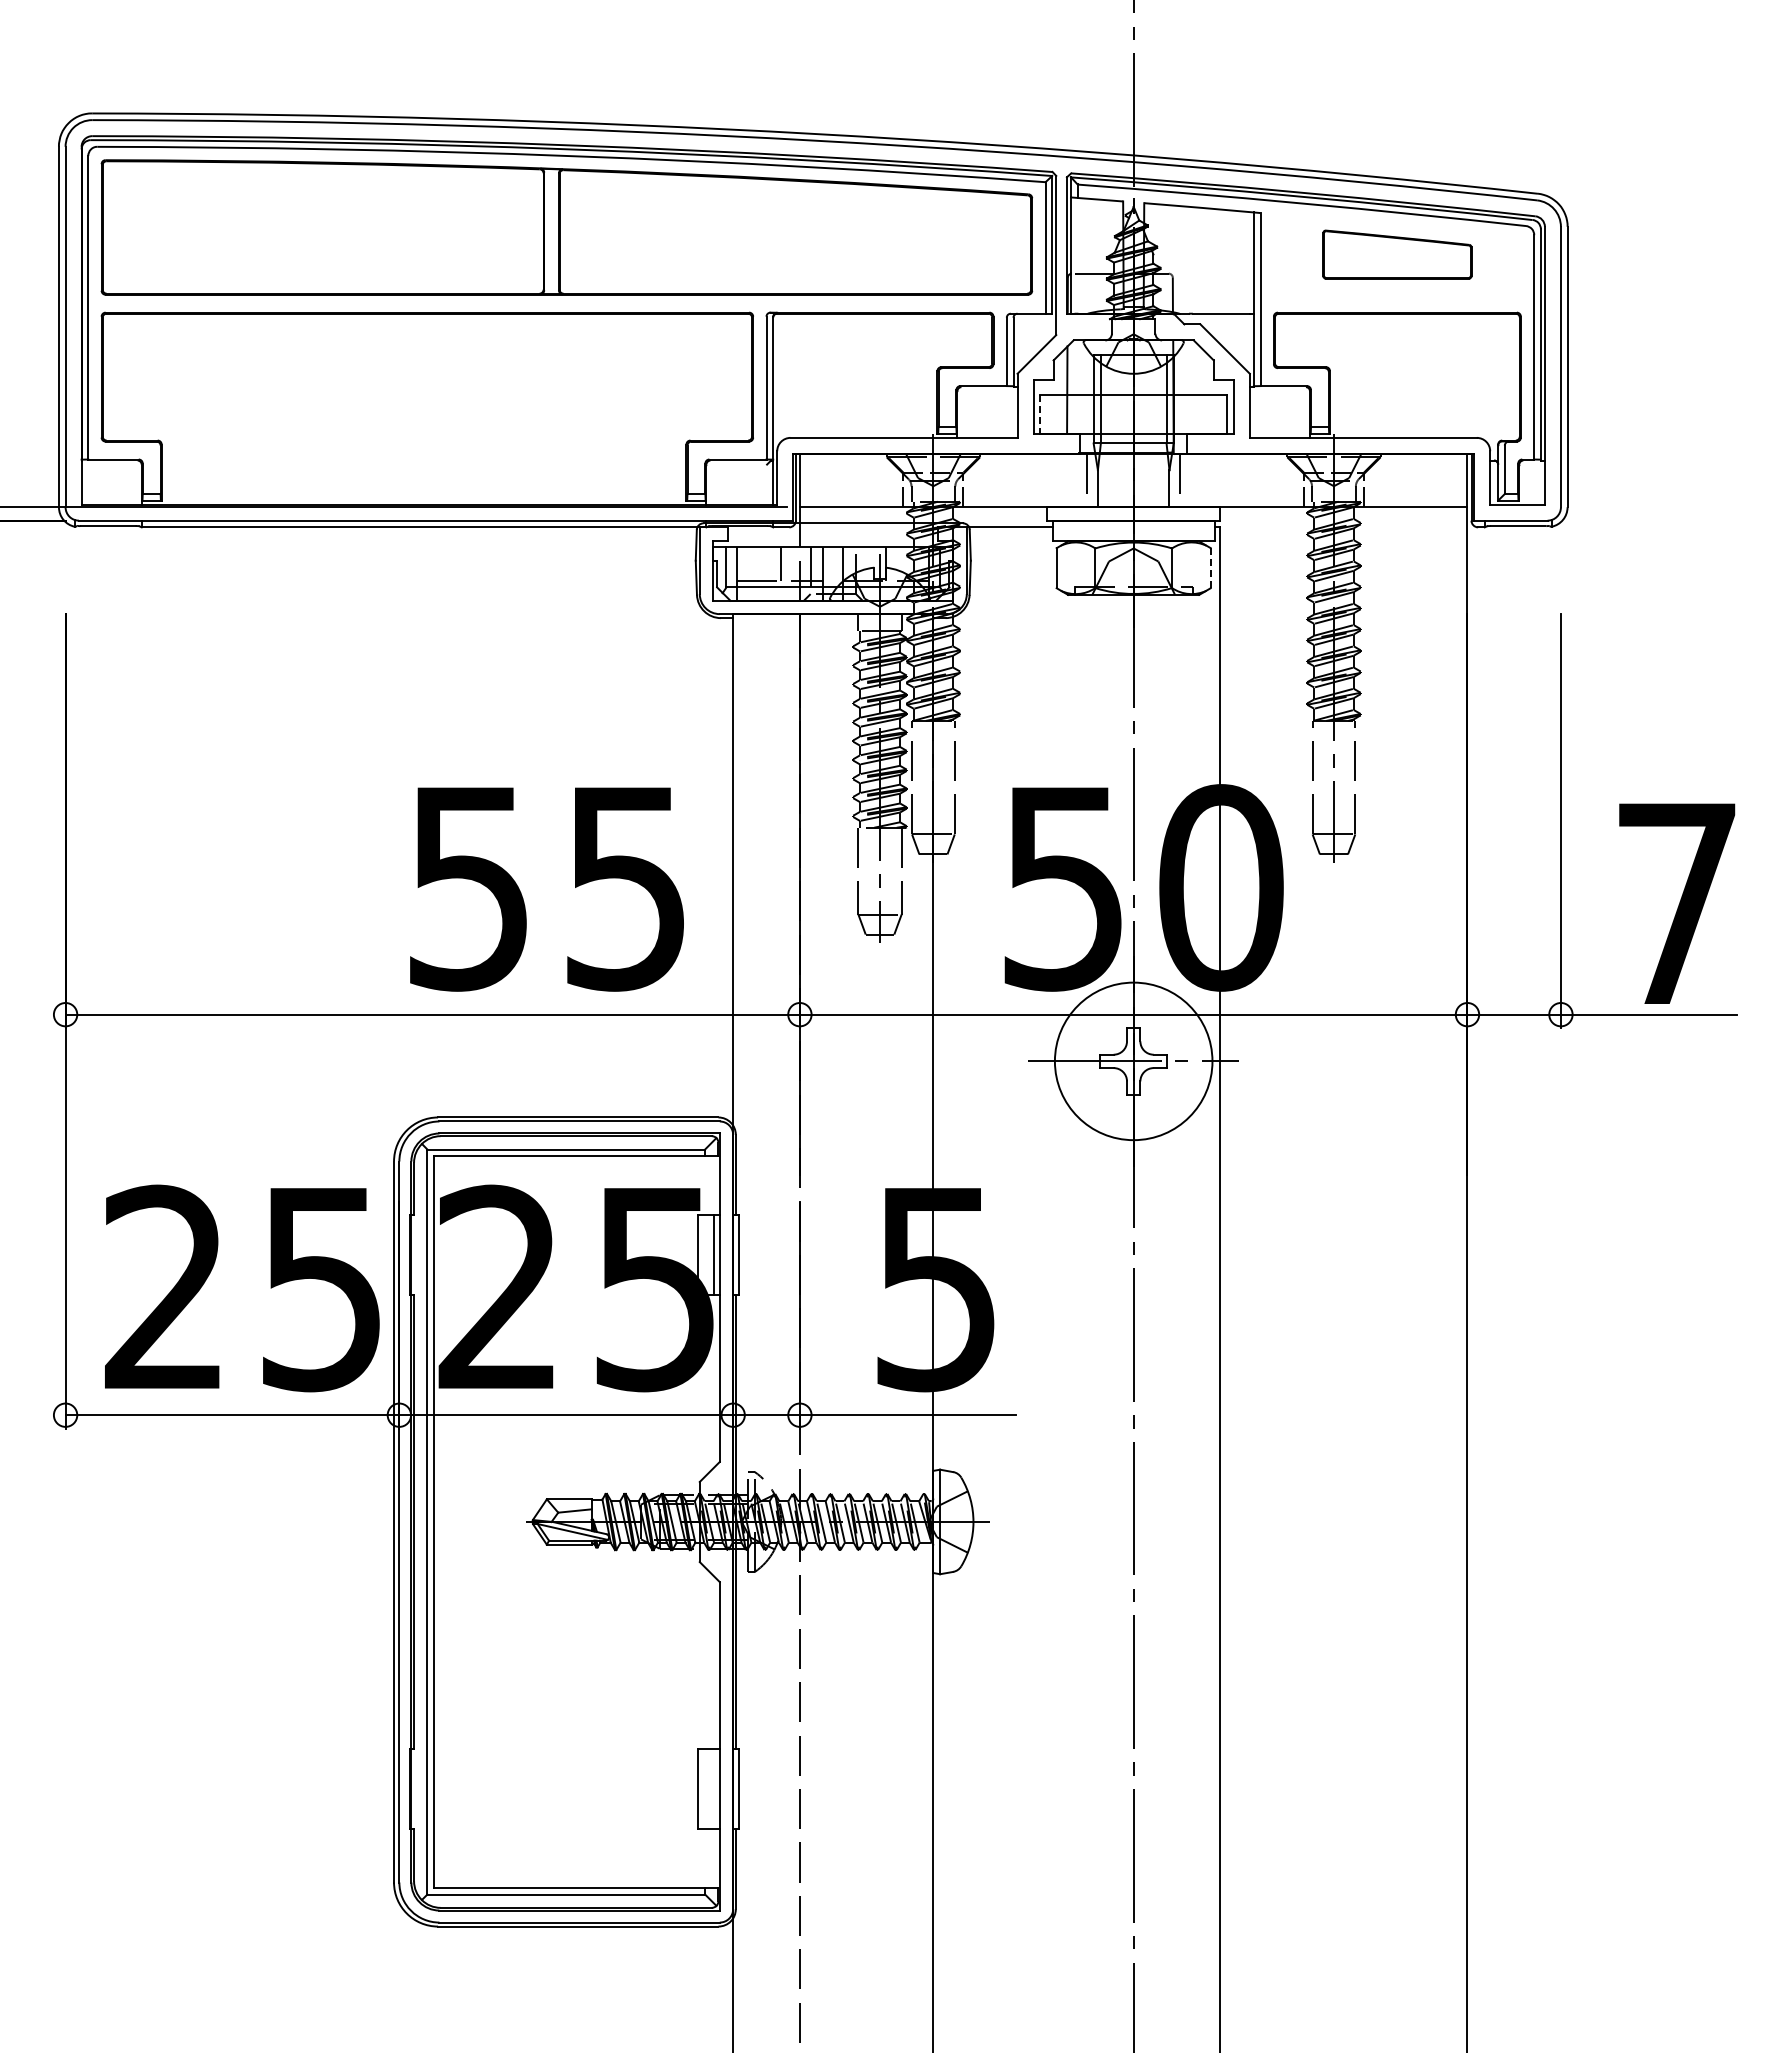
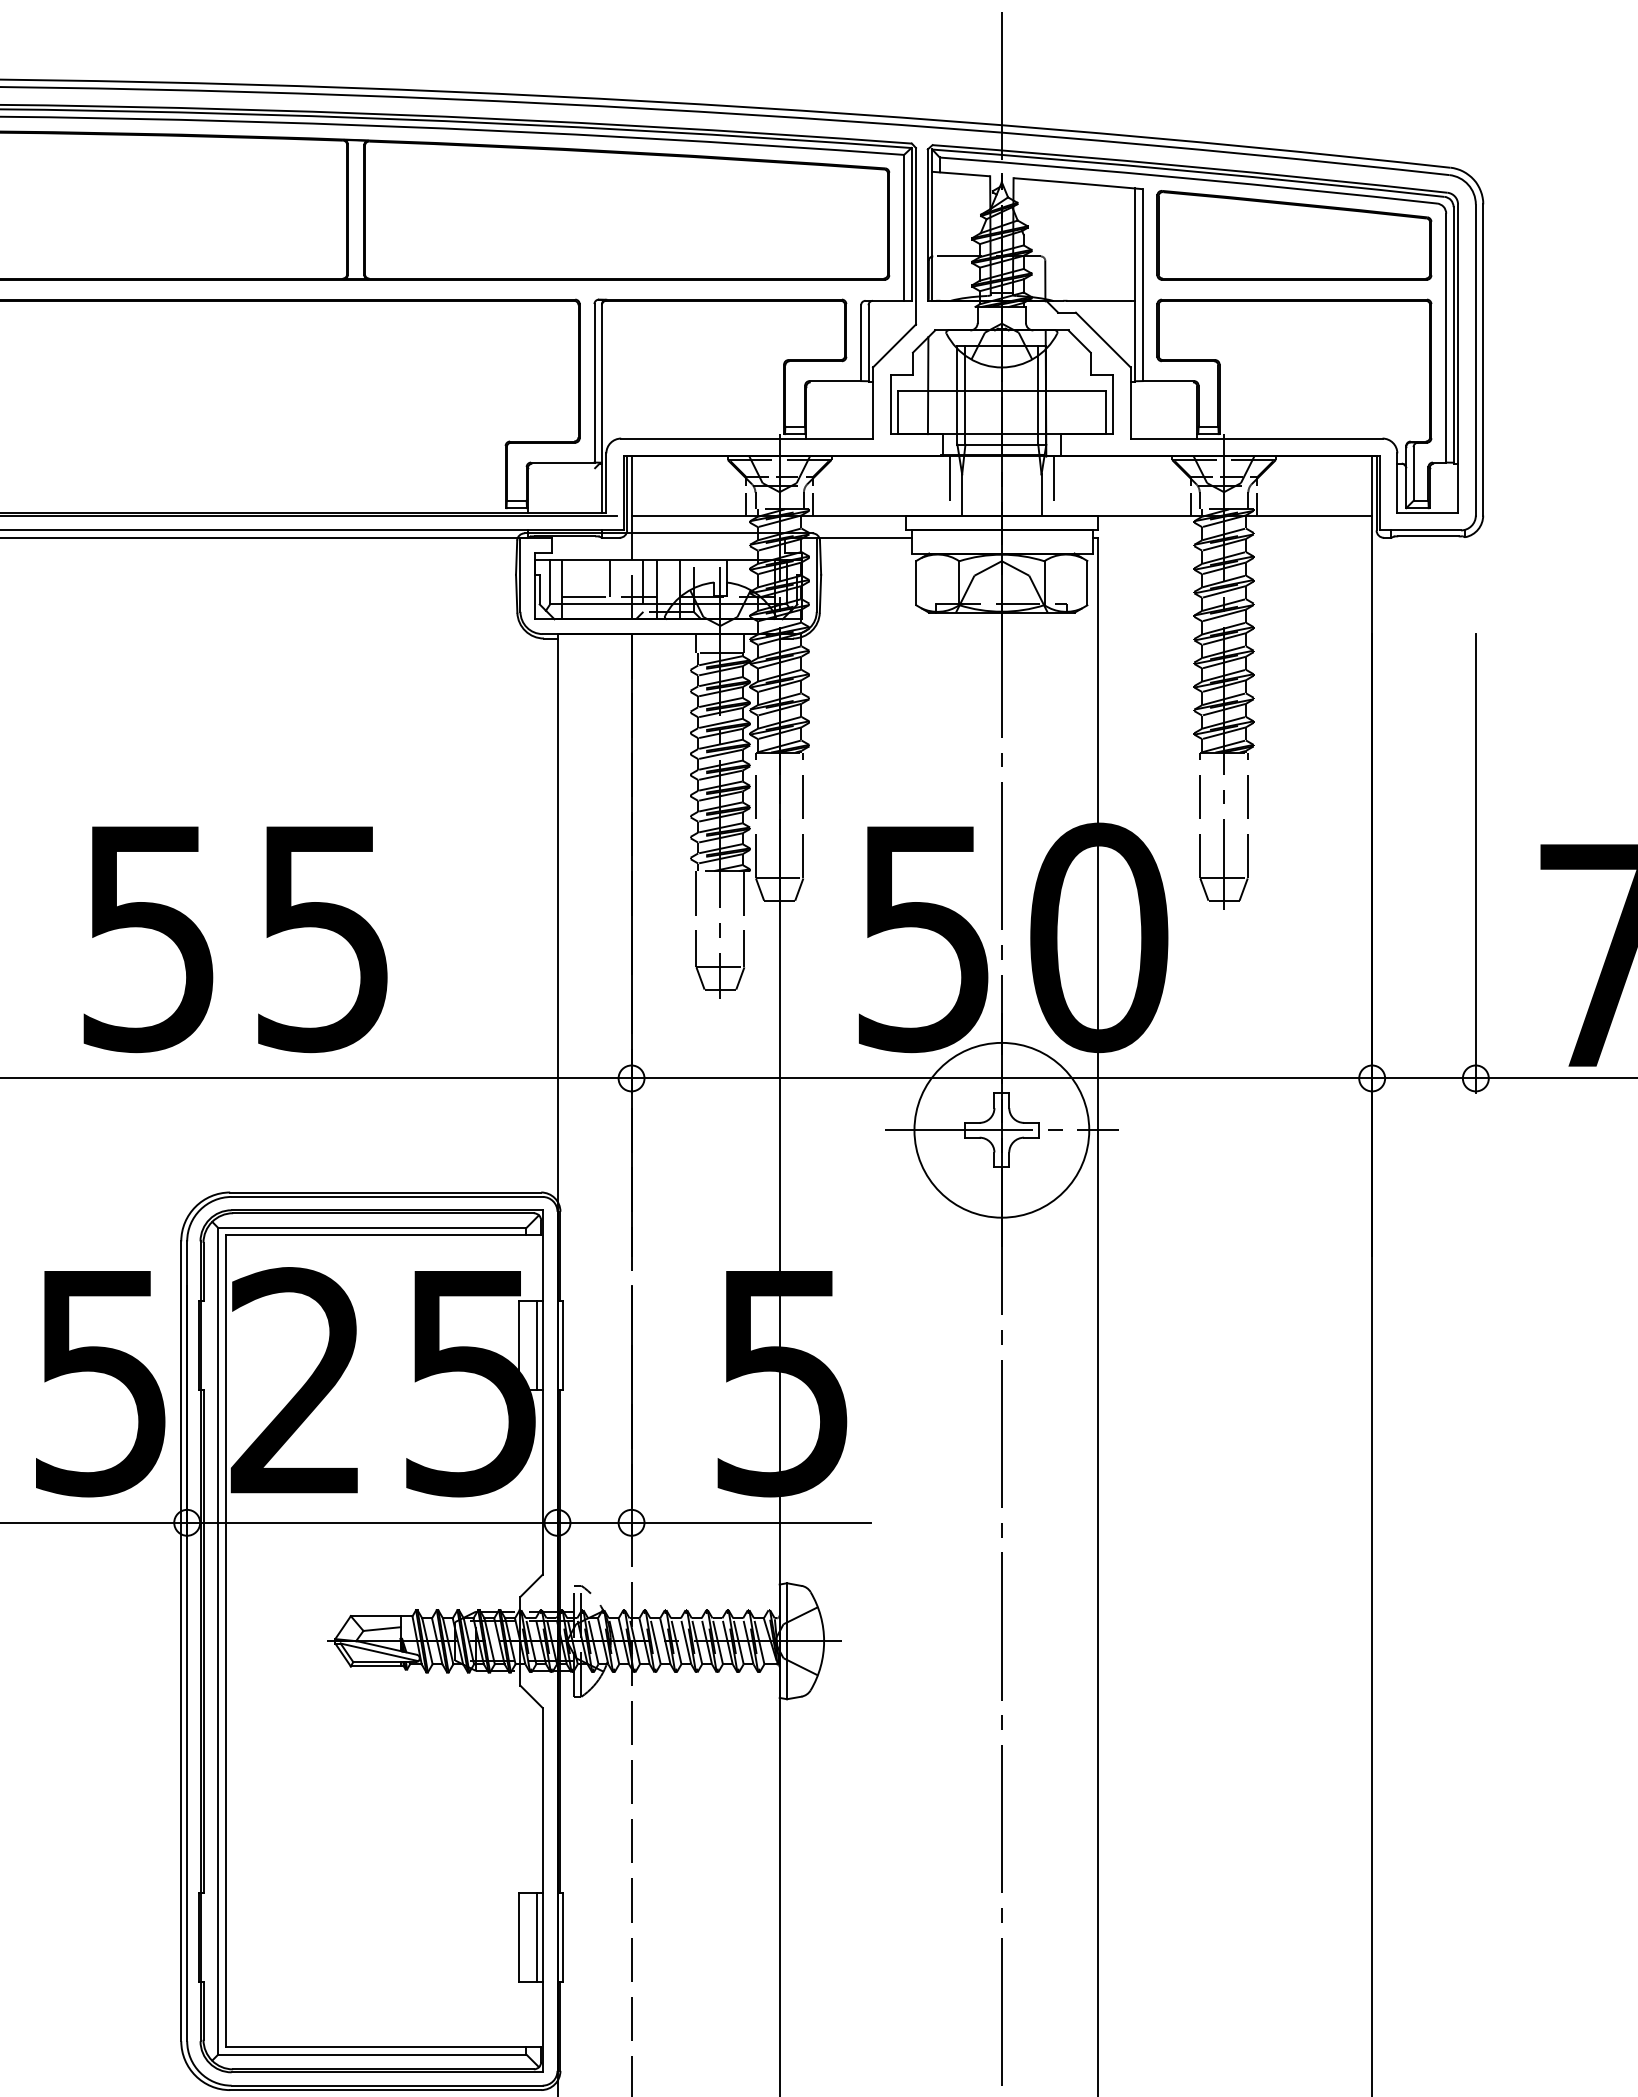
part: (1397, 254) -> (1294, 235), size x1.67
line: (1040, 415) -> (898, 413), dashed -> solid
line: (1210, 567) -> (1087, 582), dashed -> solid
text: (546, 889) -> (235, 939), moved
line: (714, 1789) -> (536, 1938), added

